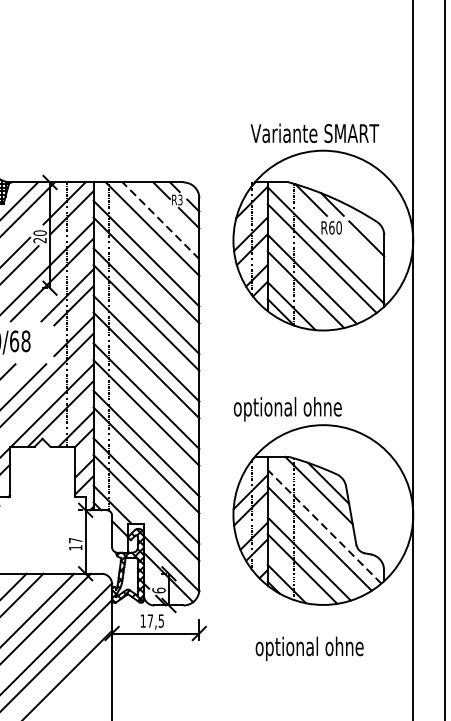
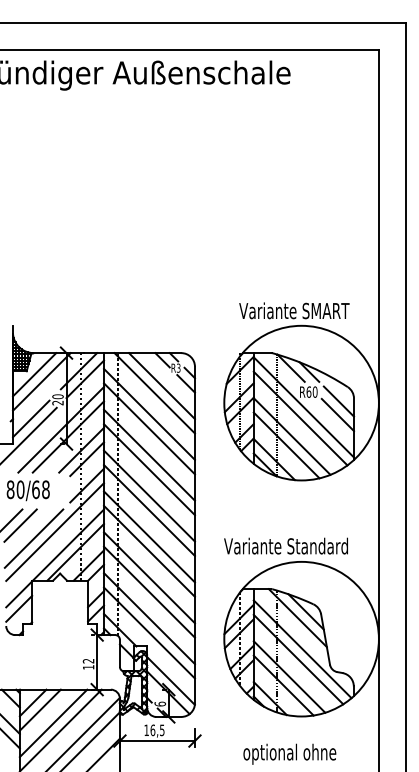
line: (161, 221) -> (162, 386), dashed -> solid
line: (365, 253) -> (337, 414), added
text: (304, 408) -> (285, 547), optional ohne -> Variante Standard
line: (324, 525) -> (302, 648), dashed -> solid
text: (75, 539) -> (88, 660), 17 -> 12
text: (149, 621) -> (152, 730), 17,5 -> 16,5

